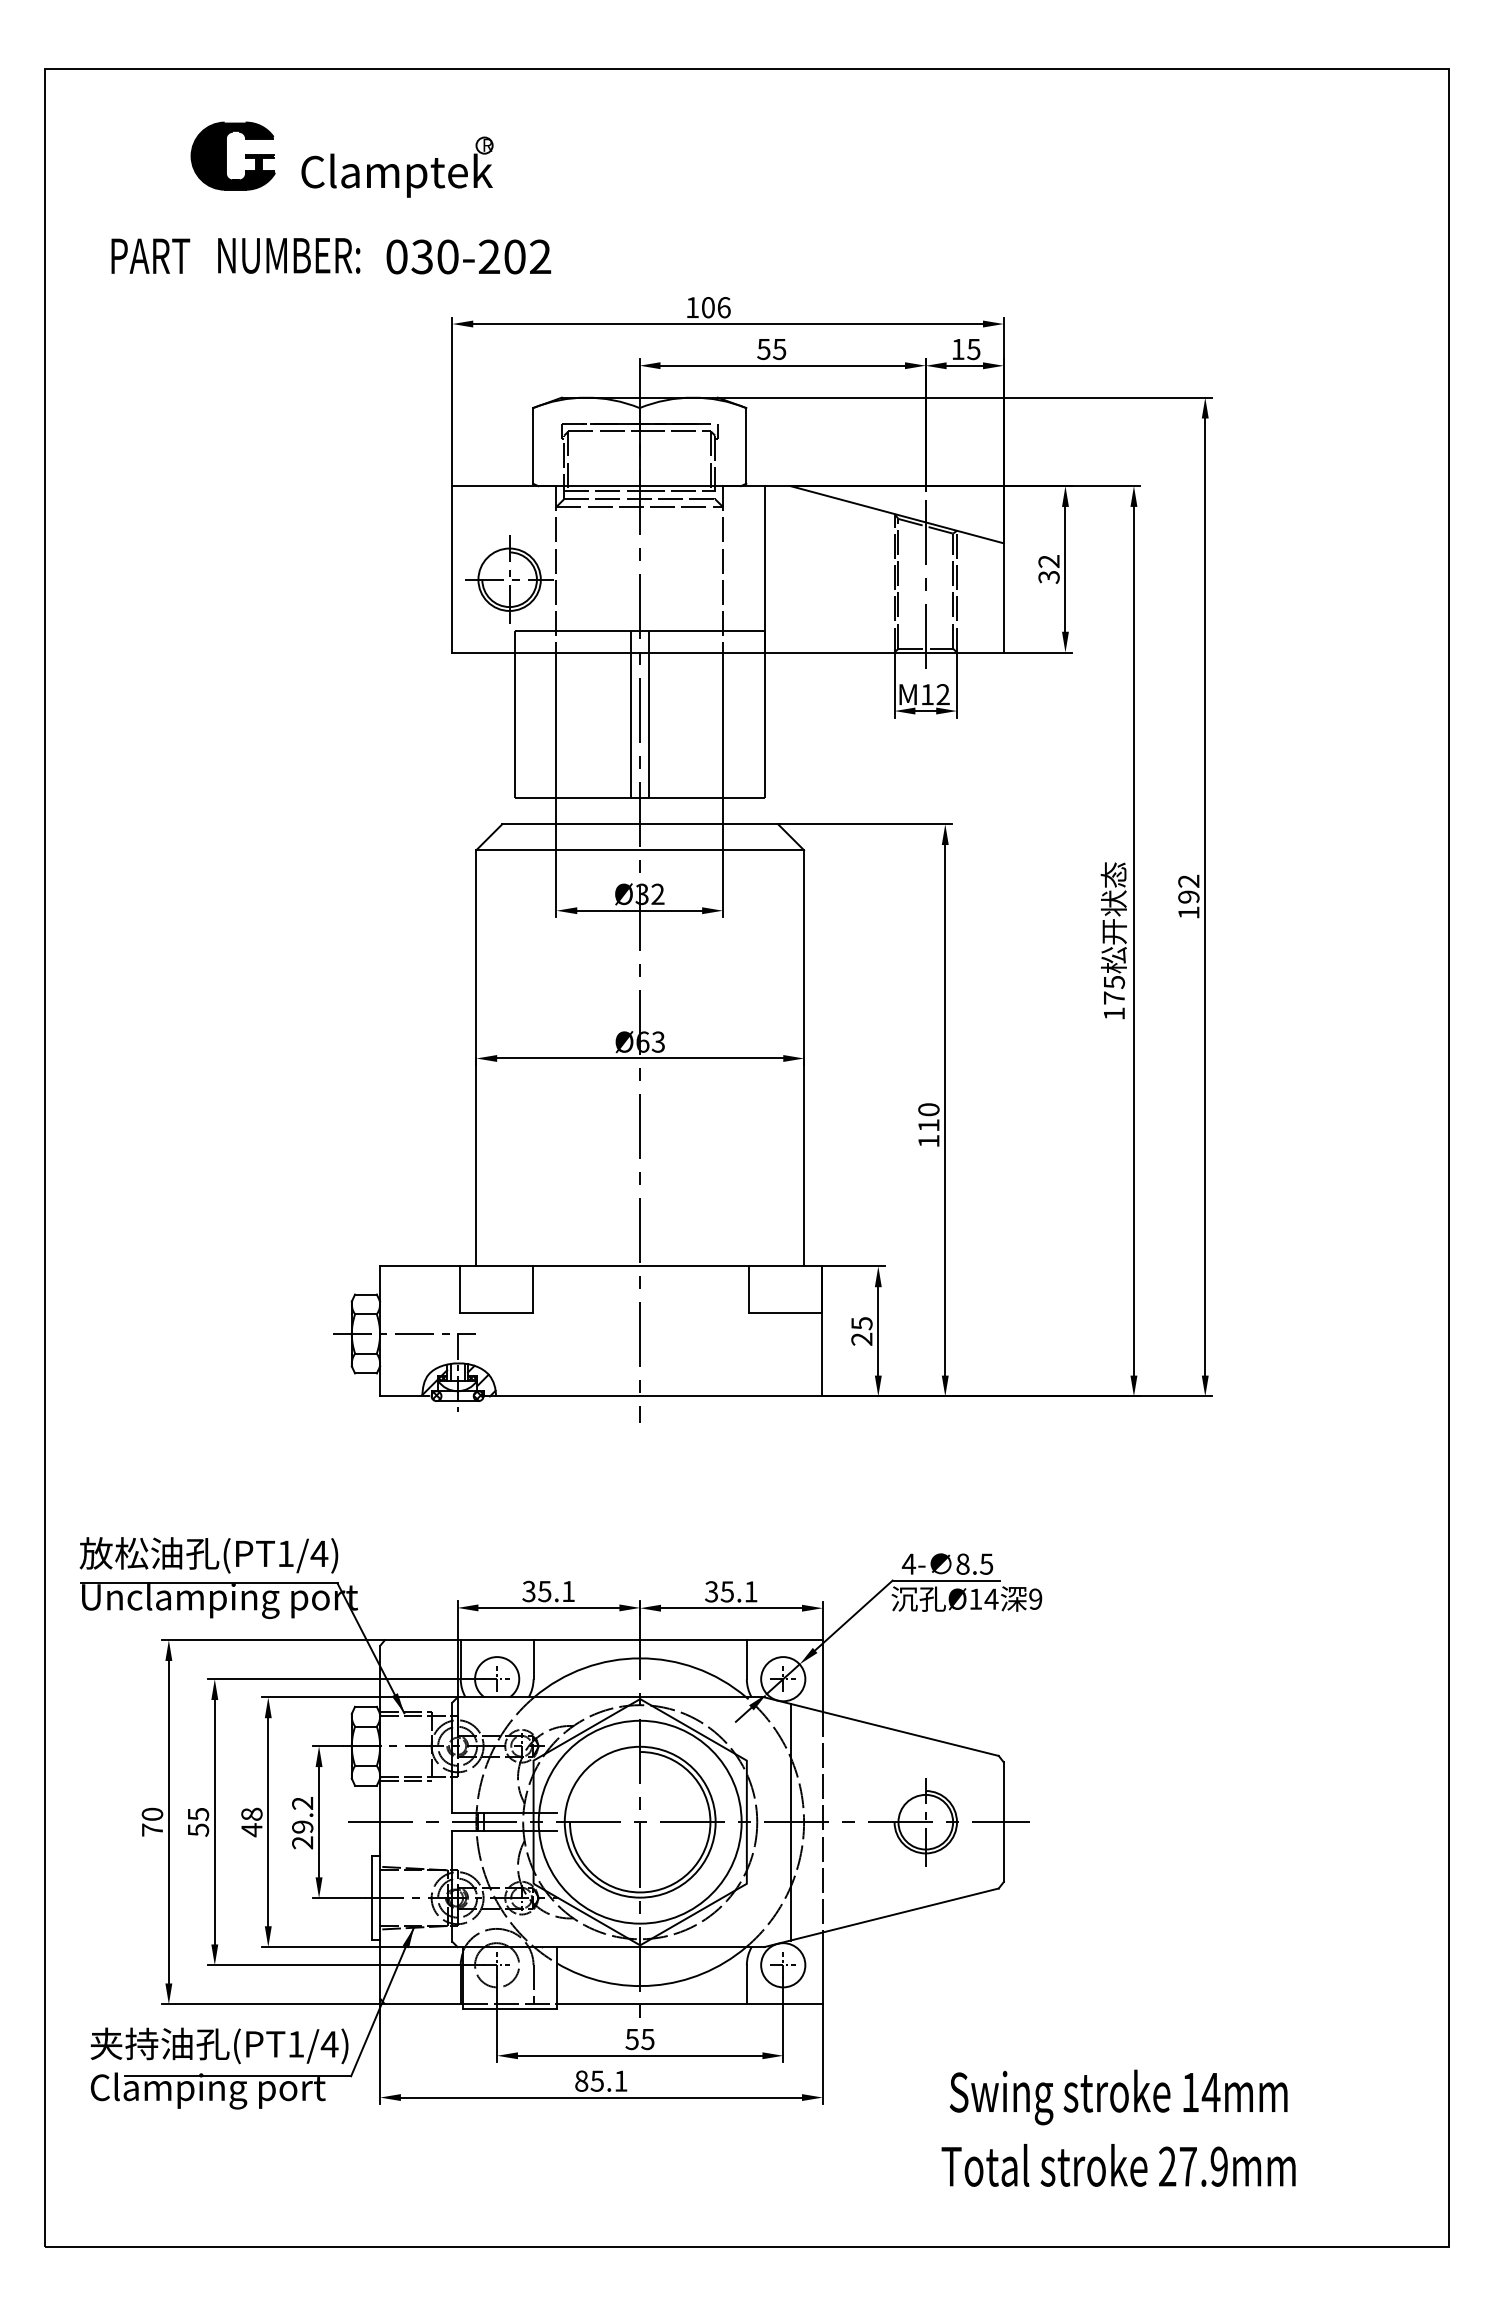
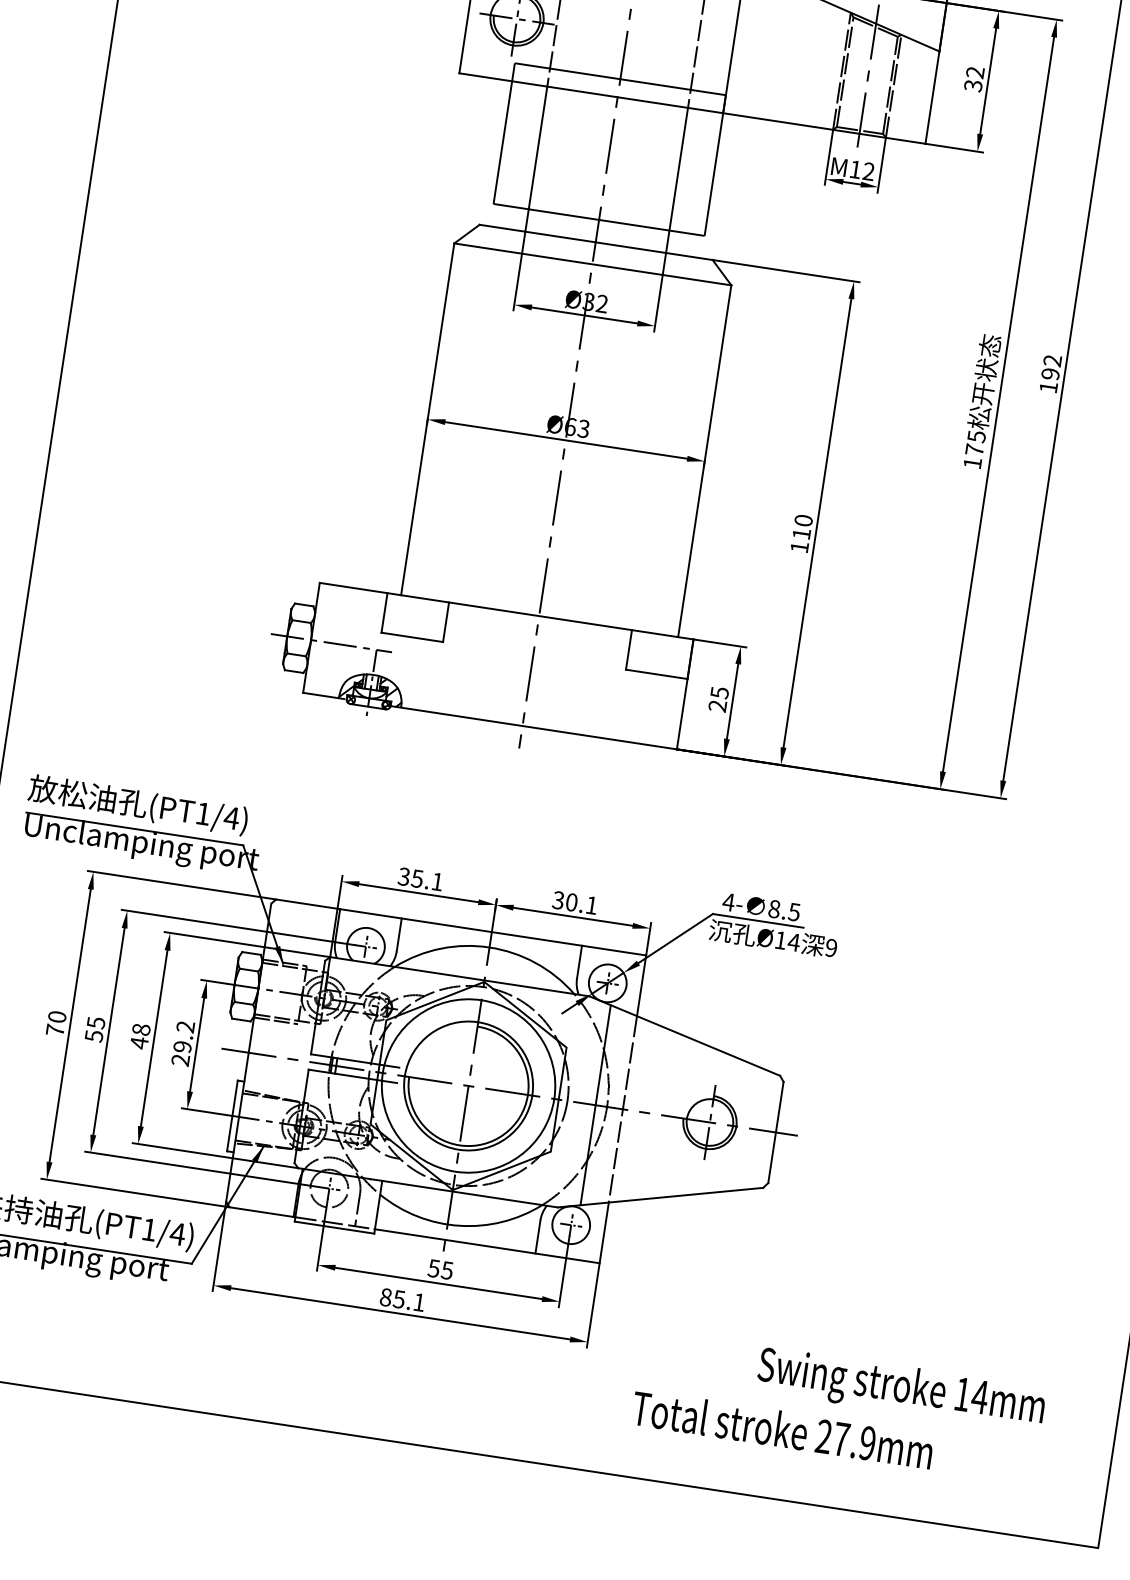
line: (630, 714) -> (601, 148), removed
line: (648, 714) -> (617, 150), removed
text: (726, 1591) -> (571, 902), 35.1 -> 30.1
text: (1118, 2097) -> (901, 1389), moved
text: (1118, 2165) -> (782, 1429), moved

